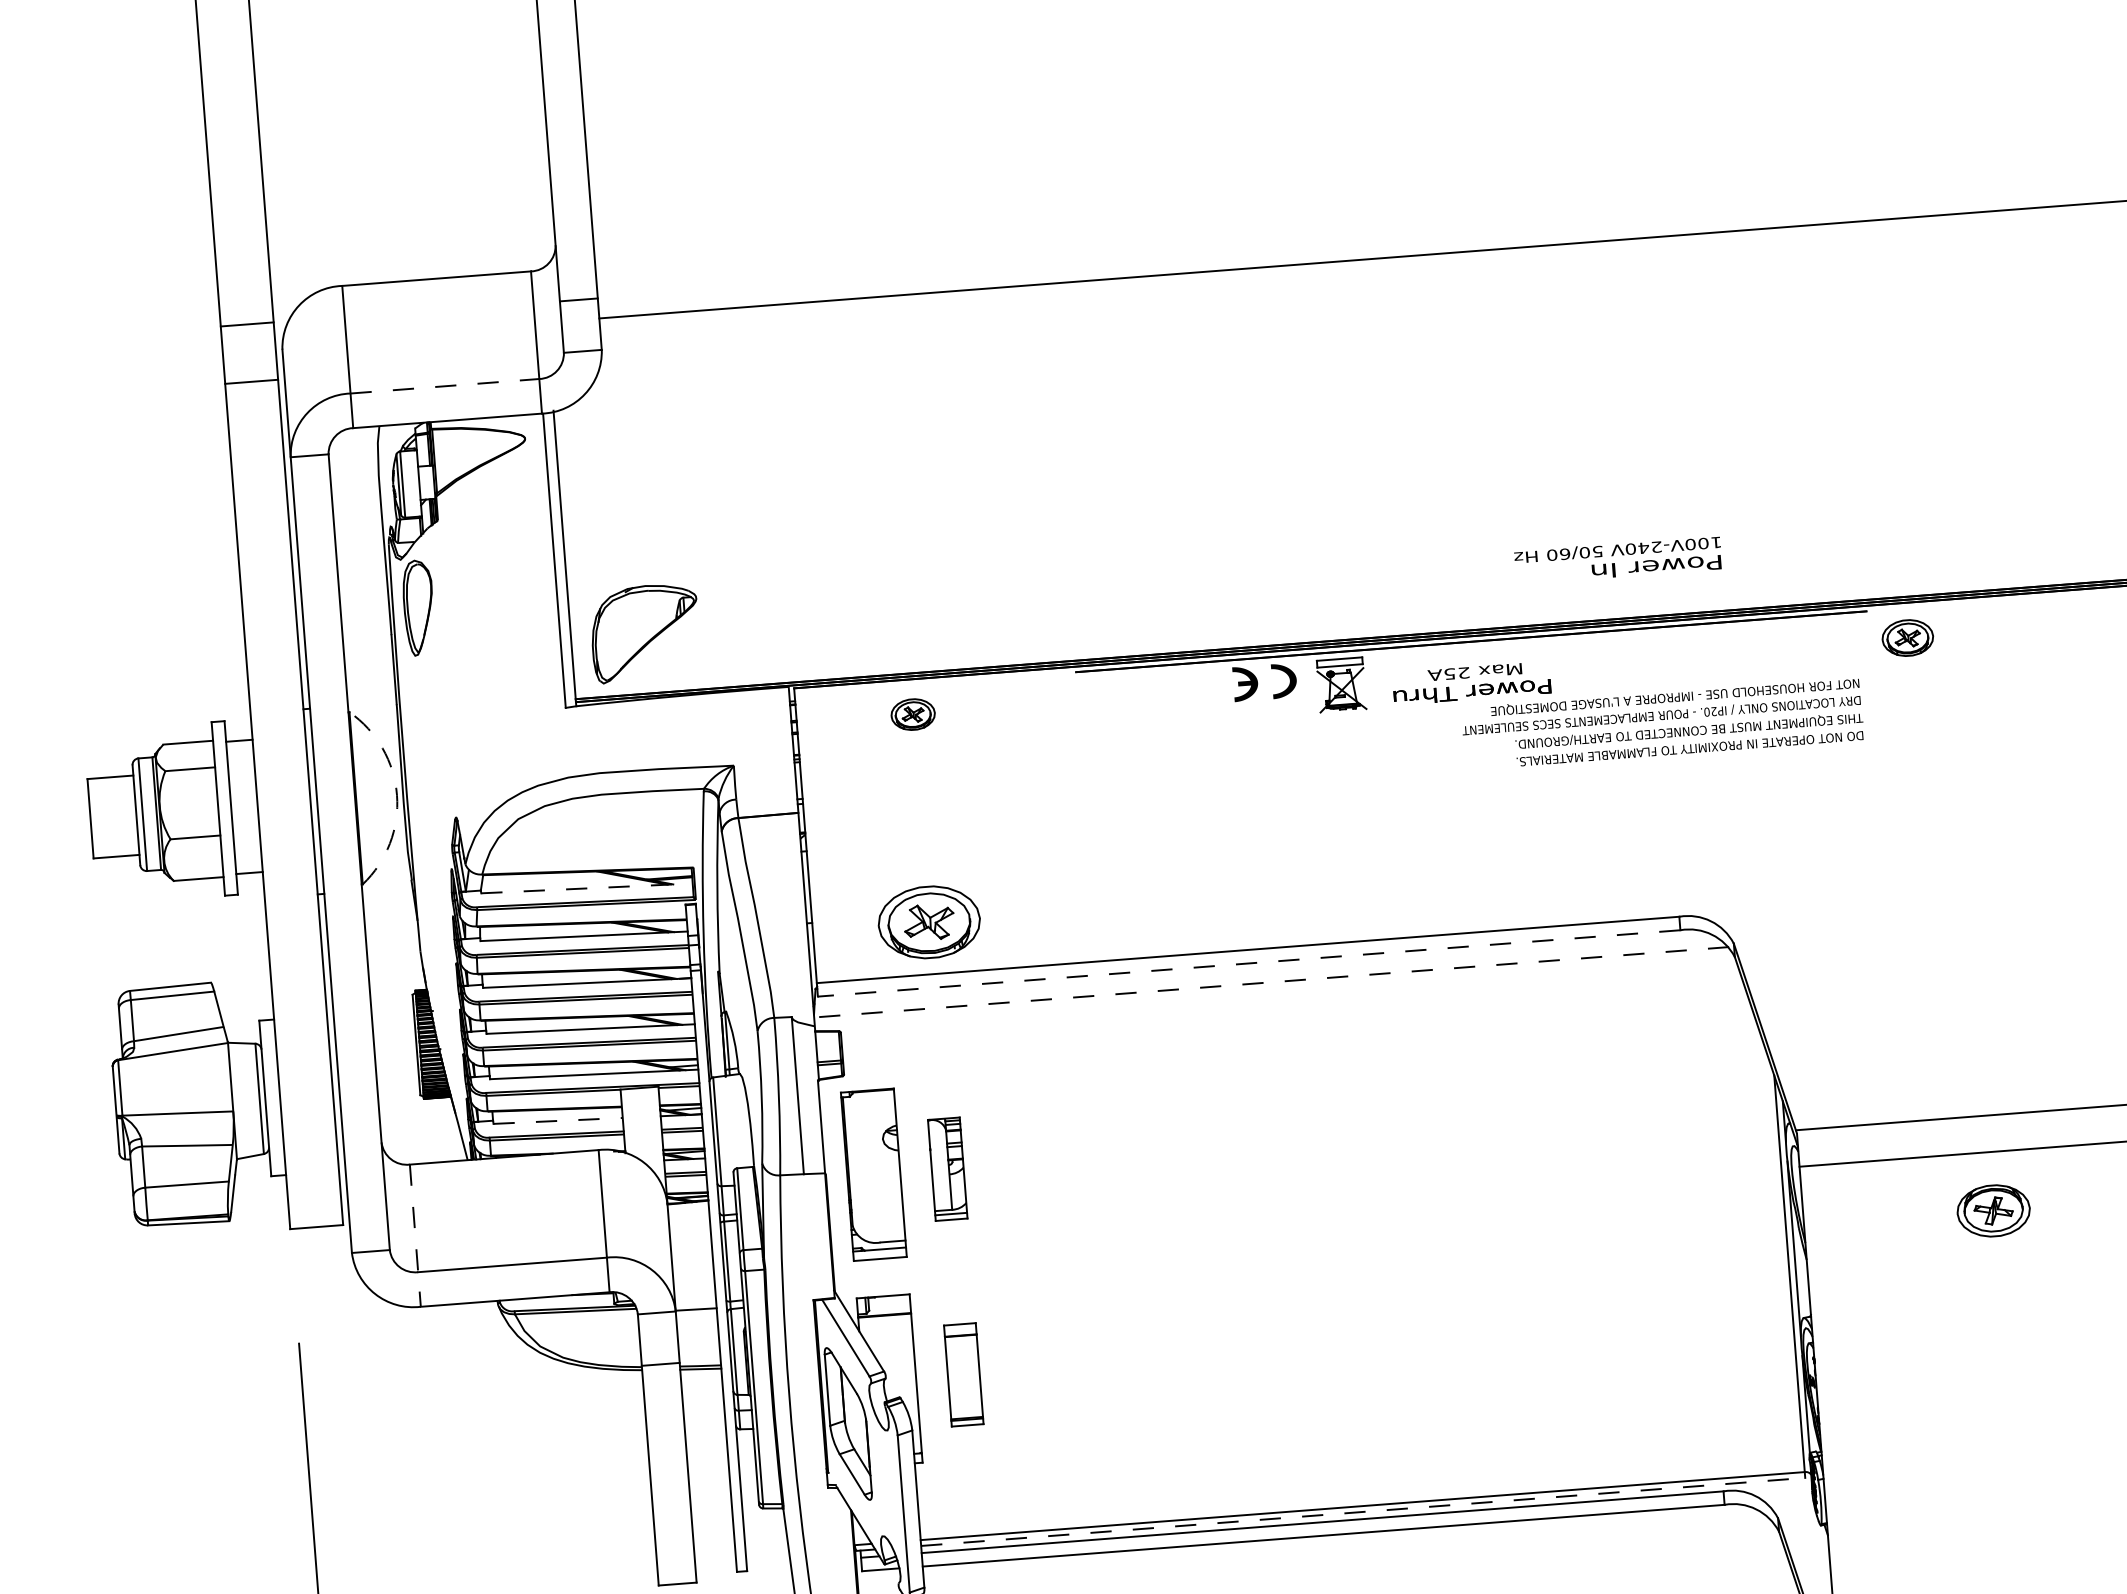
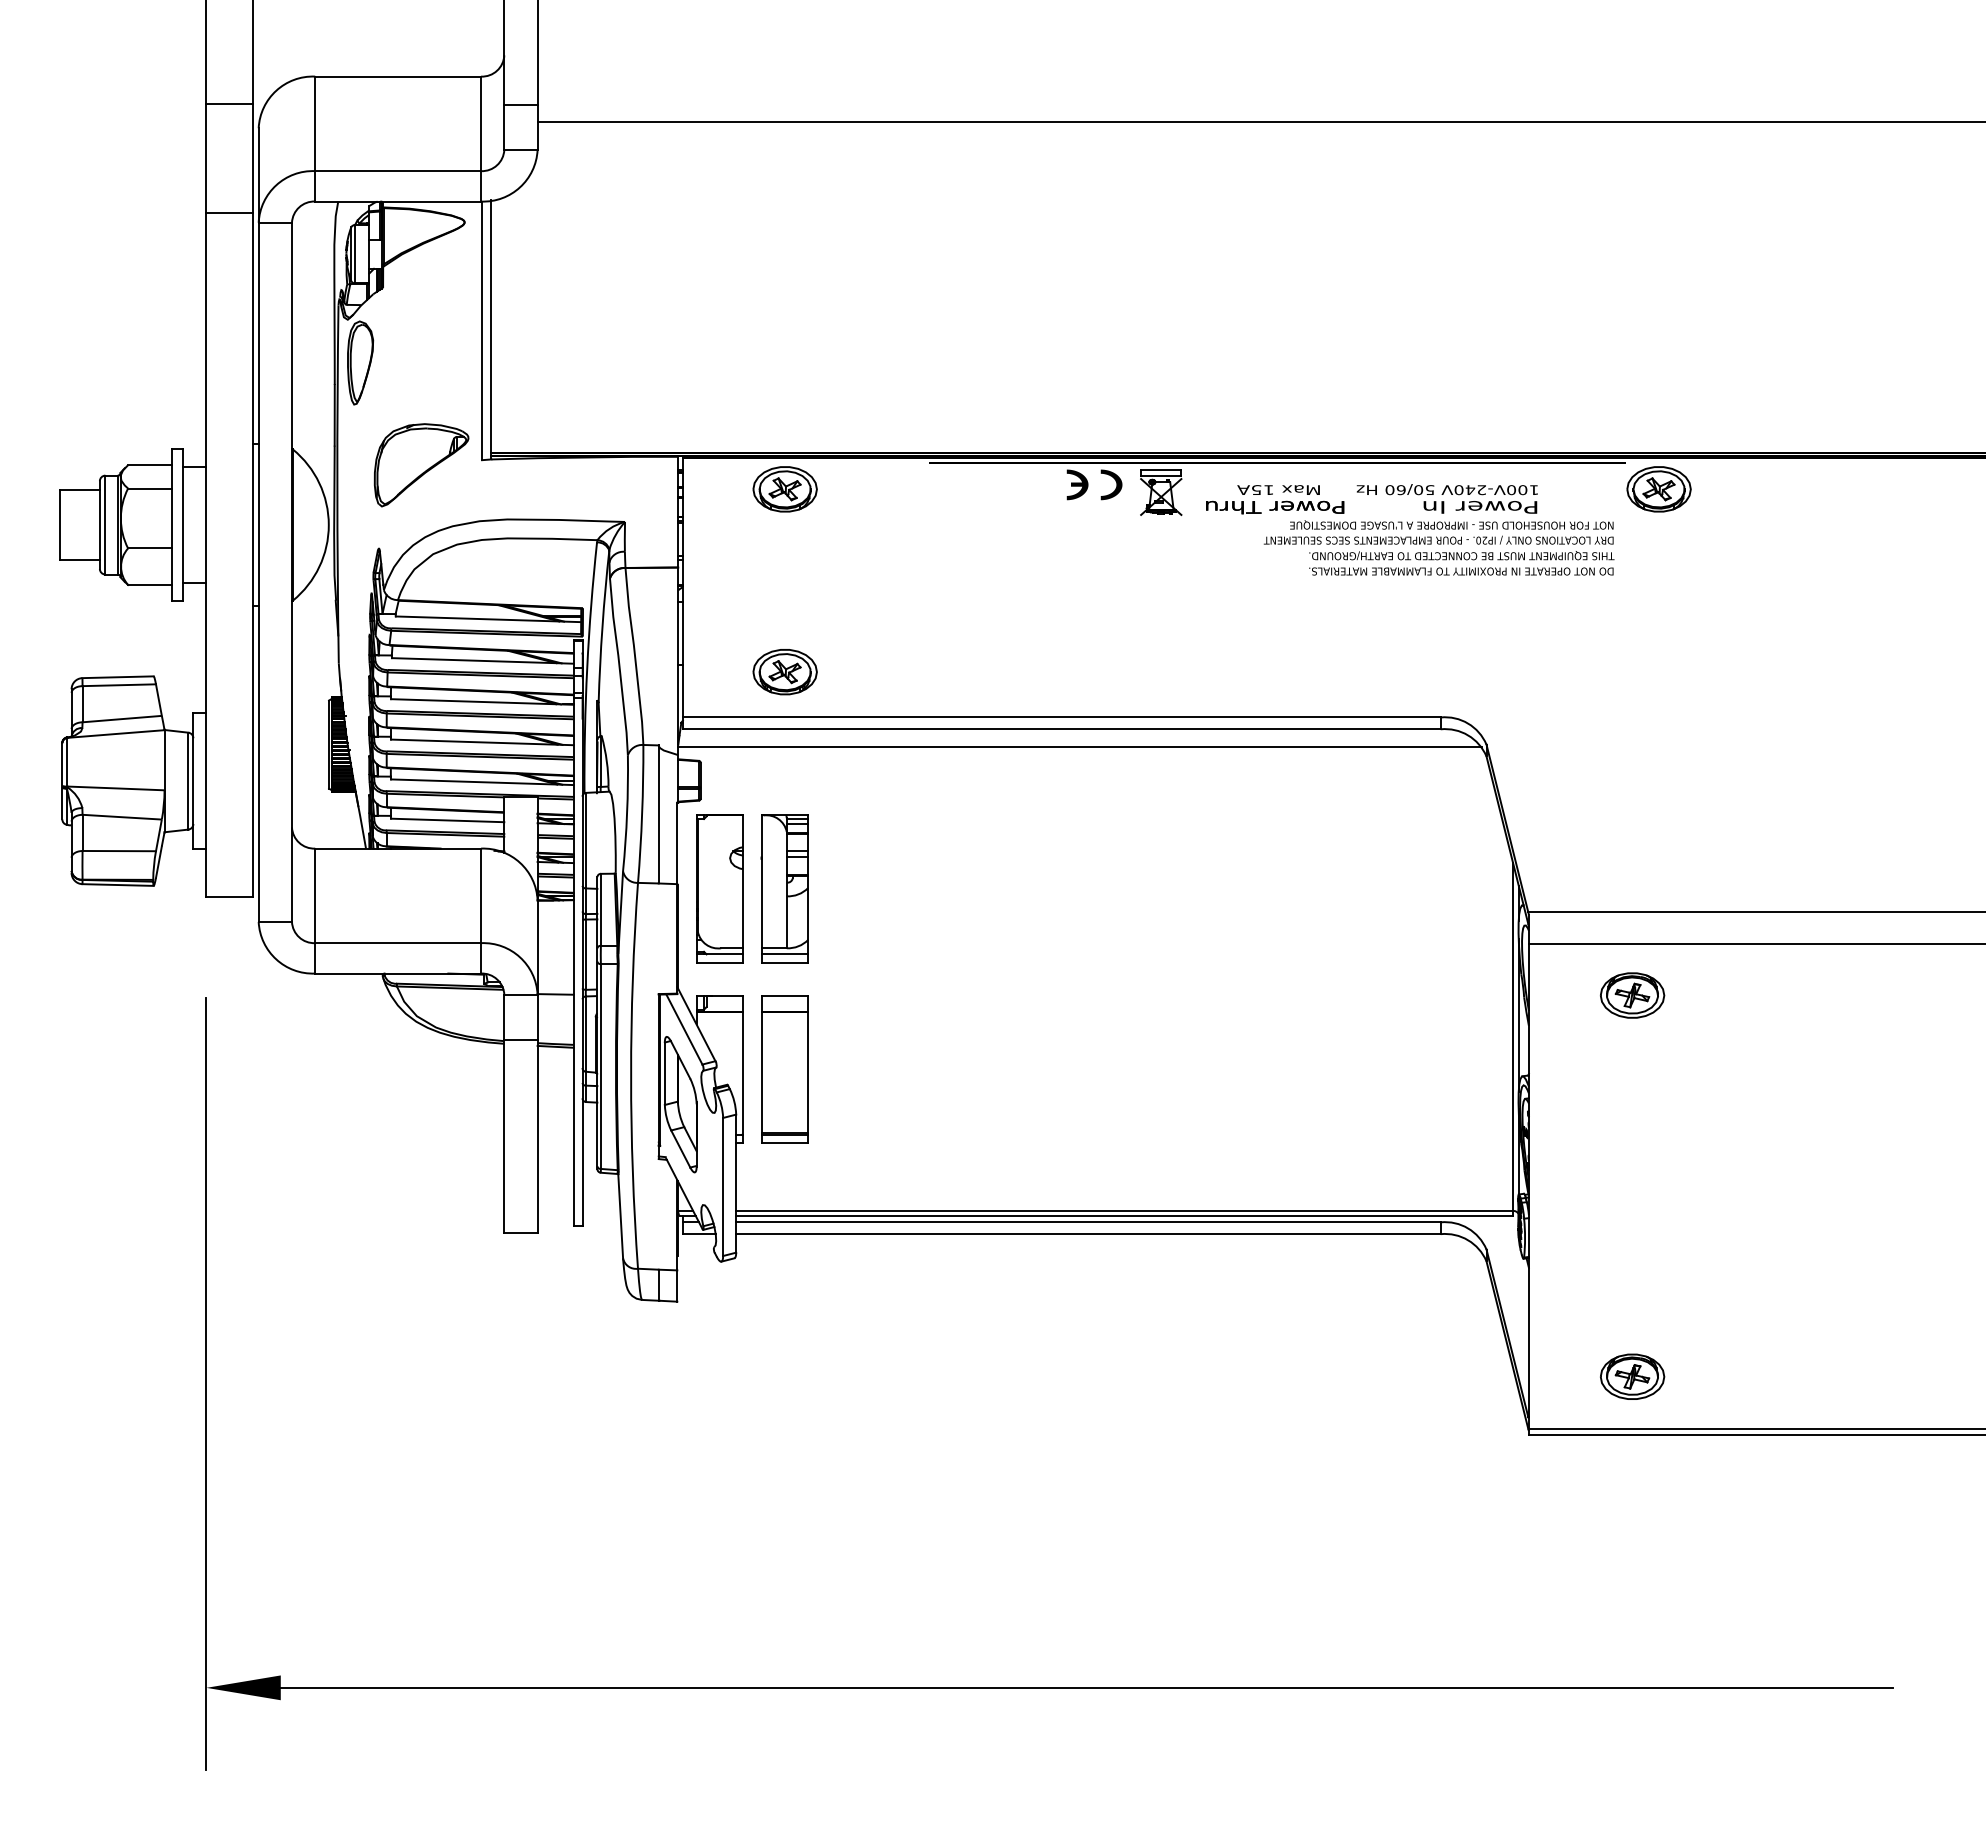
line: (251, 382) -> (229, 213), moved
line: (445, 386) -> (398, 171), dashed -> solid
text: (1617, 559) -> (1446, 498), moved
part: (645, 633) -> (421, 465), moved
part: (1907, 638) -> (1658, 489), size x1.43
text: (1463, 673) -> (1268, 490), 25A -> 15A
part: (912, 714) -> (784, 489), size x1.67
arc: (396, 795) -> (328, 525), dashed -> solid
line: (587, 888) -> (488, 619), dashed -> solid
part: (928, 923) -> (784, 672), size x0.71
line: (1248, 963) -> (1061, 729), dashed -> solid
line: (1272, 982) -> (1080, 747), dashed -> solid
line: (557, 1121) -> (447, 820), dashed -> solid
part: (947, 1168) -> (784, 888), size x1.67
part: (1993, 1210) -> (1632, 995), moved
line: (415, 1236) -> (315, 911), dashed -> solid
part: (963, 1374) -> (784, 1069), size x1.67
line: (1364, 1512) -> (1125, 1216), dashed -> solid

